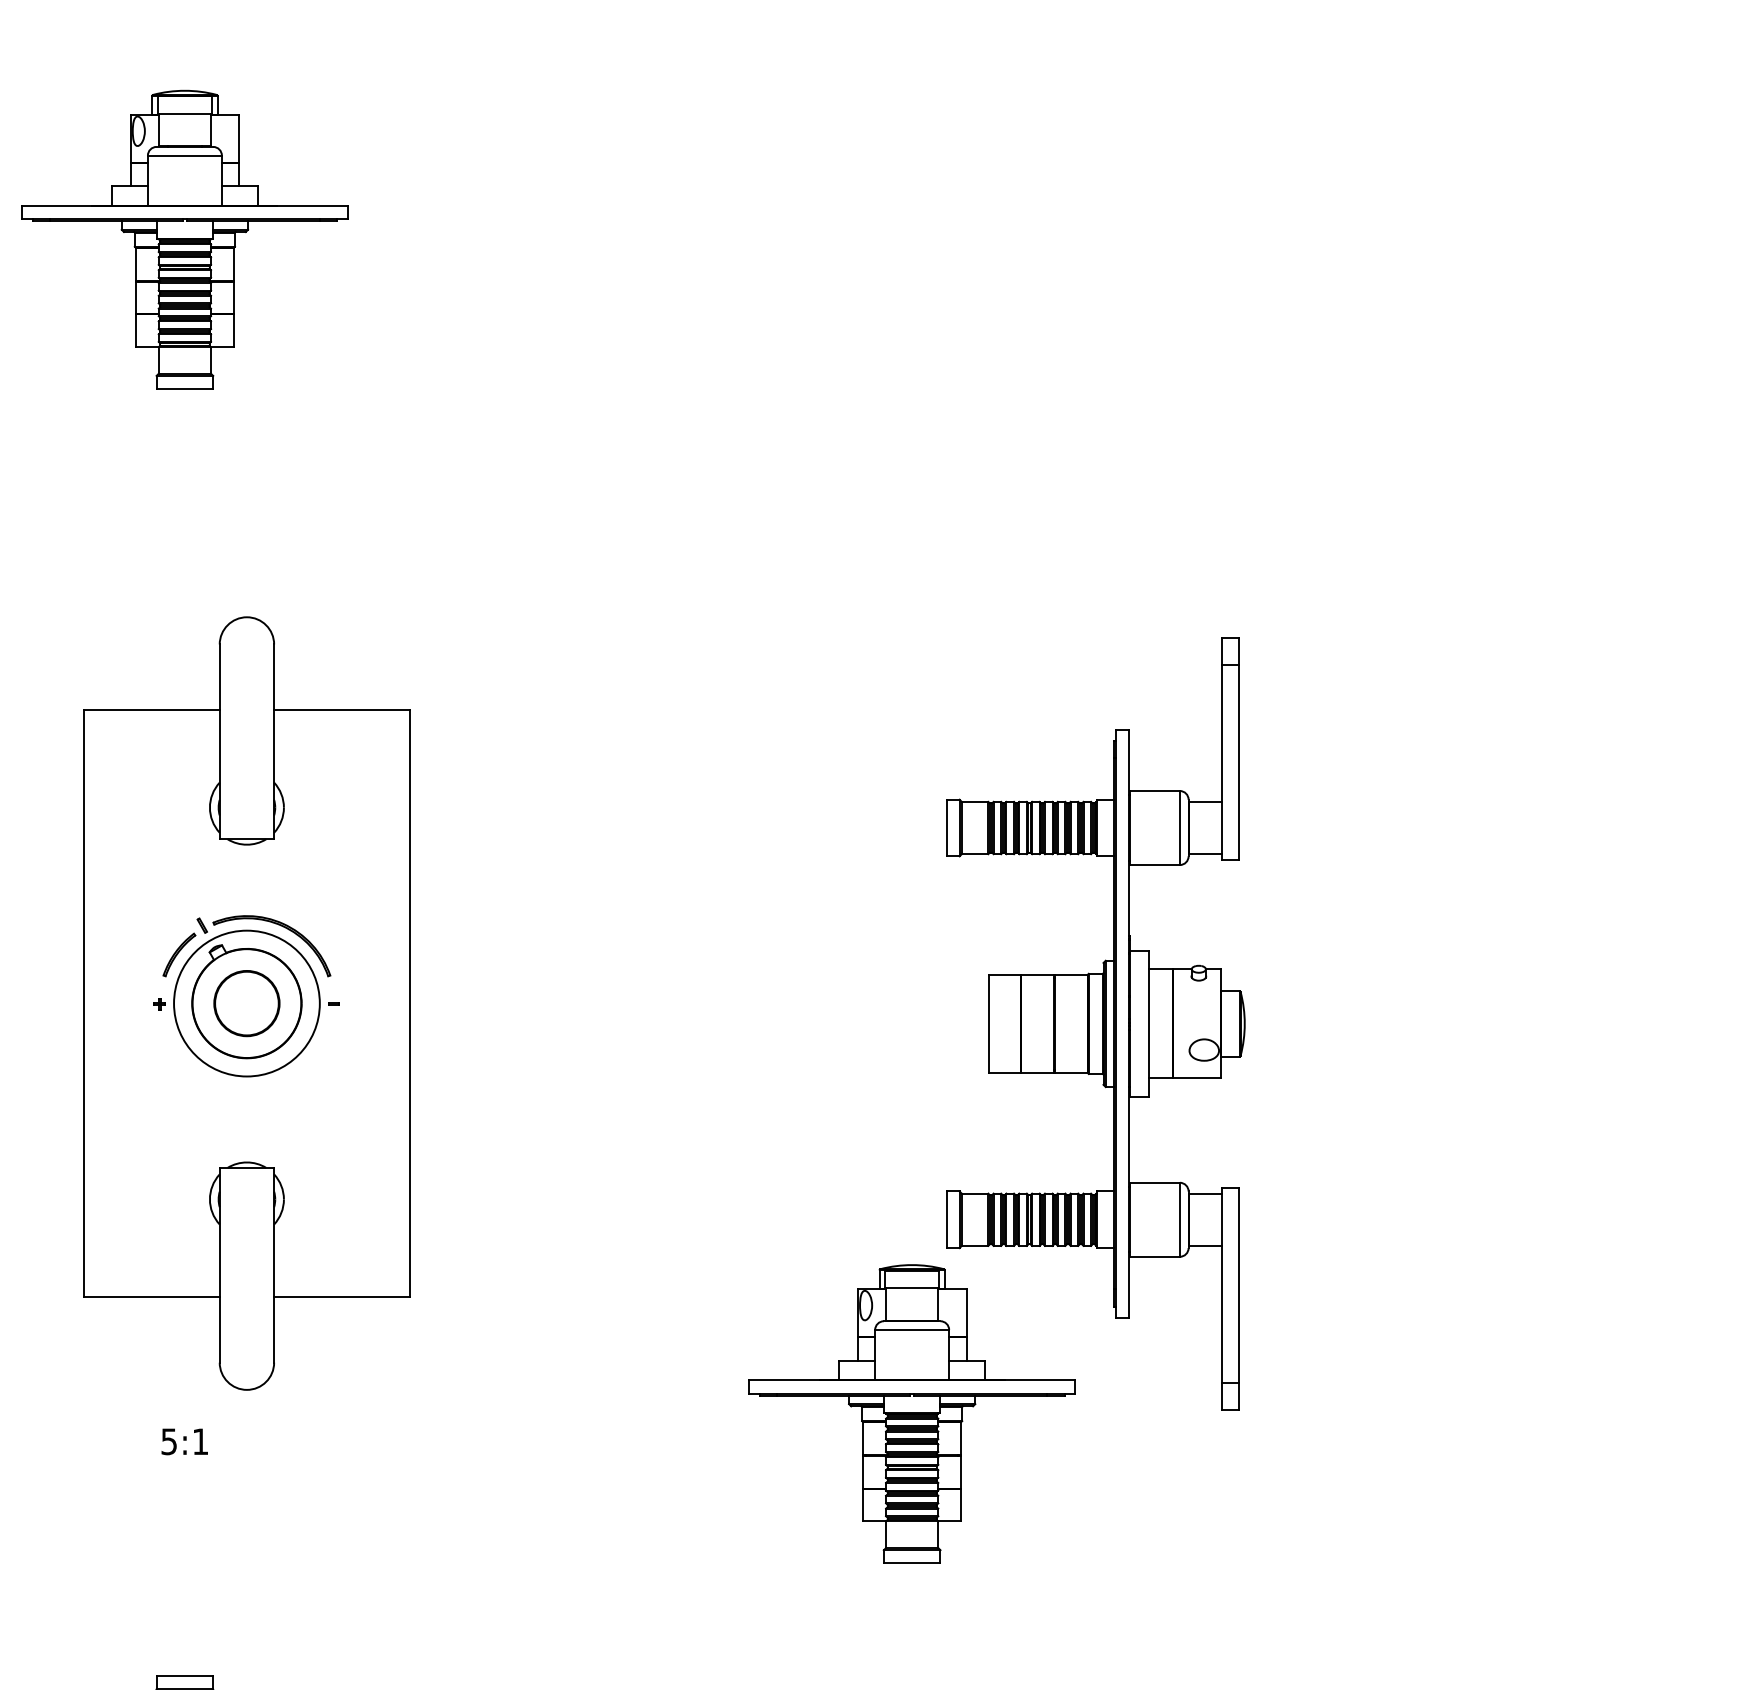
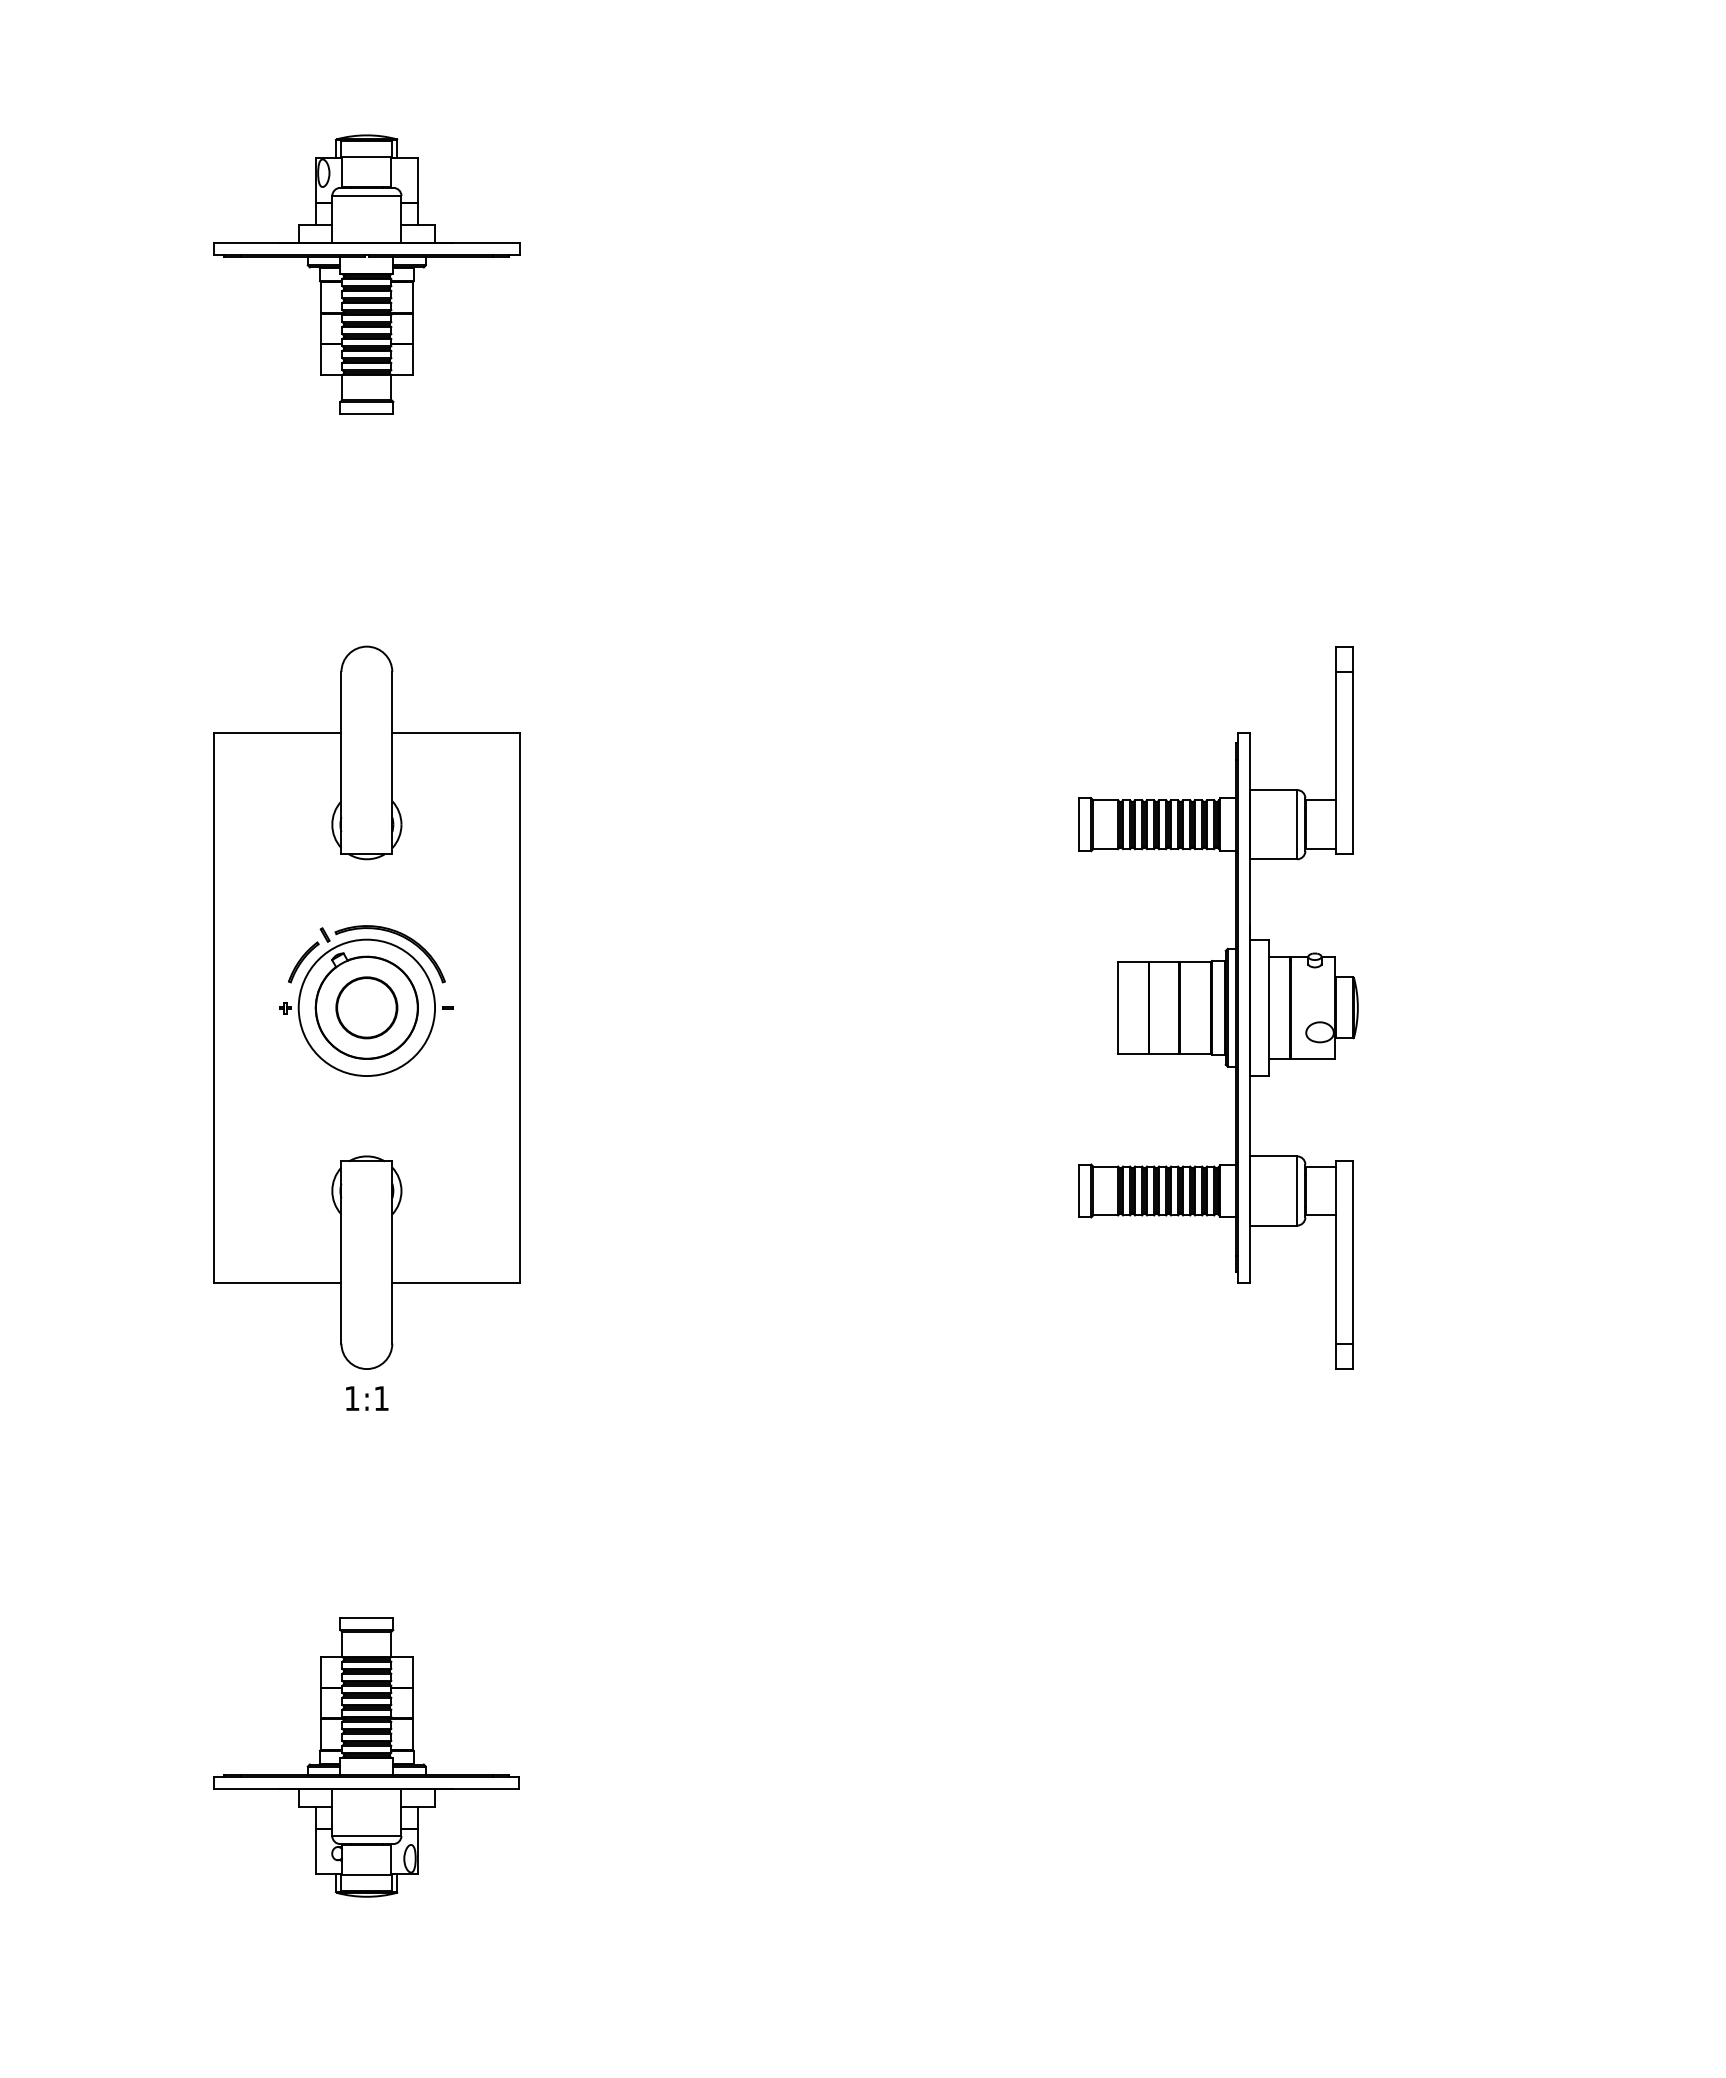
part: (246, 1003) -> (366, 1007), moved
part: (911, 1413) -> (1046, 1372), removed
text: (169, 1441) -> (352, 1398), 5:1 -> 1:1

